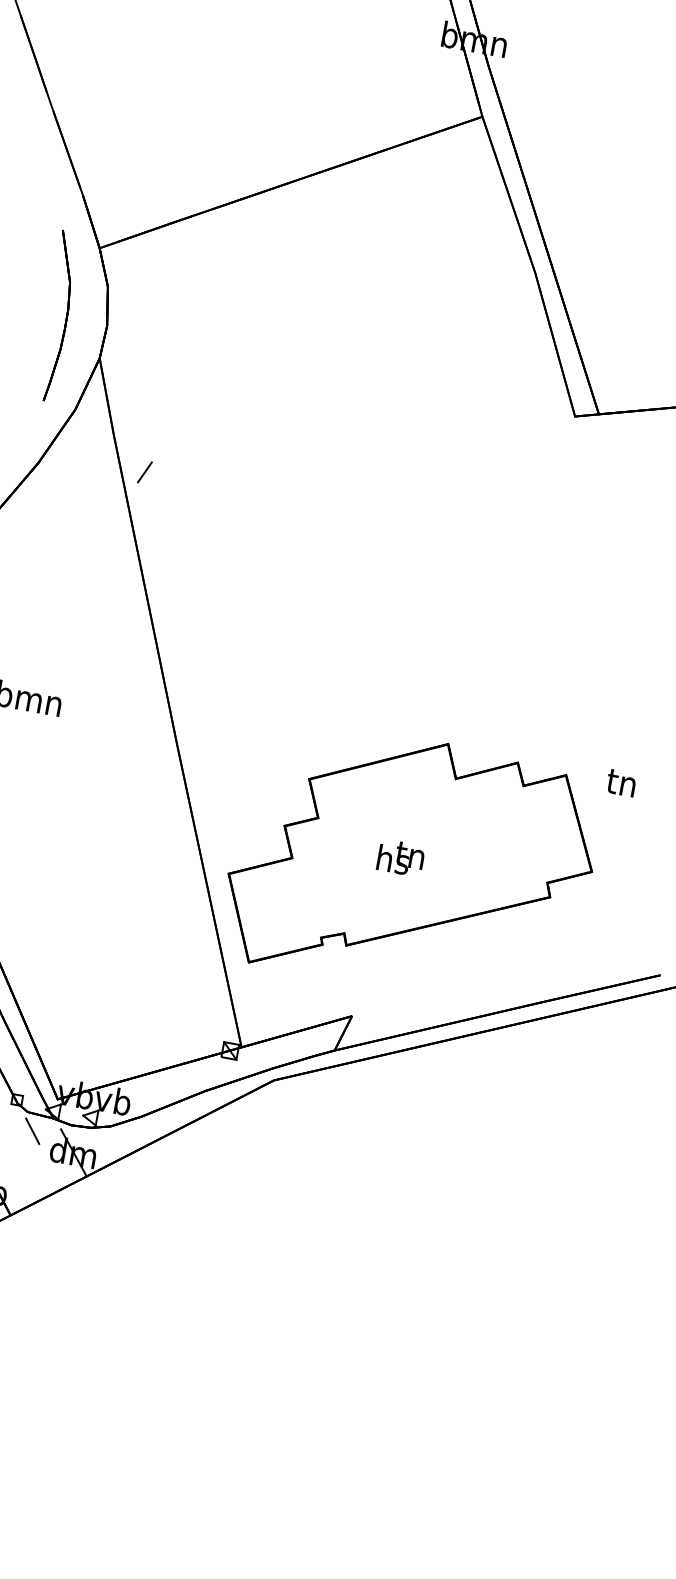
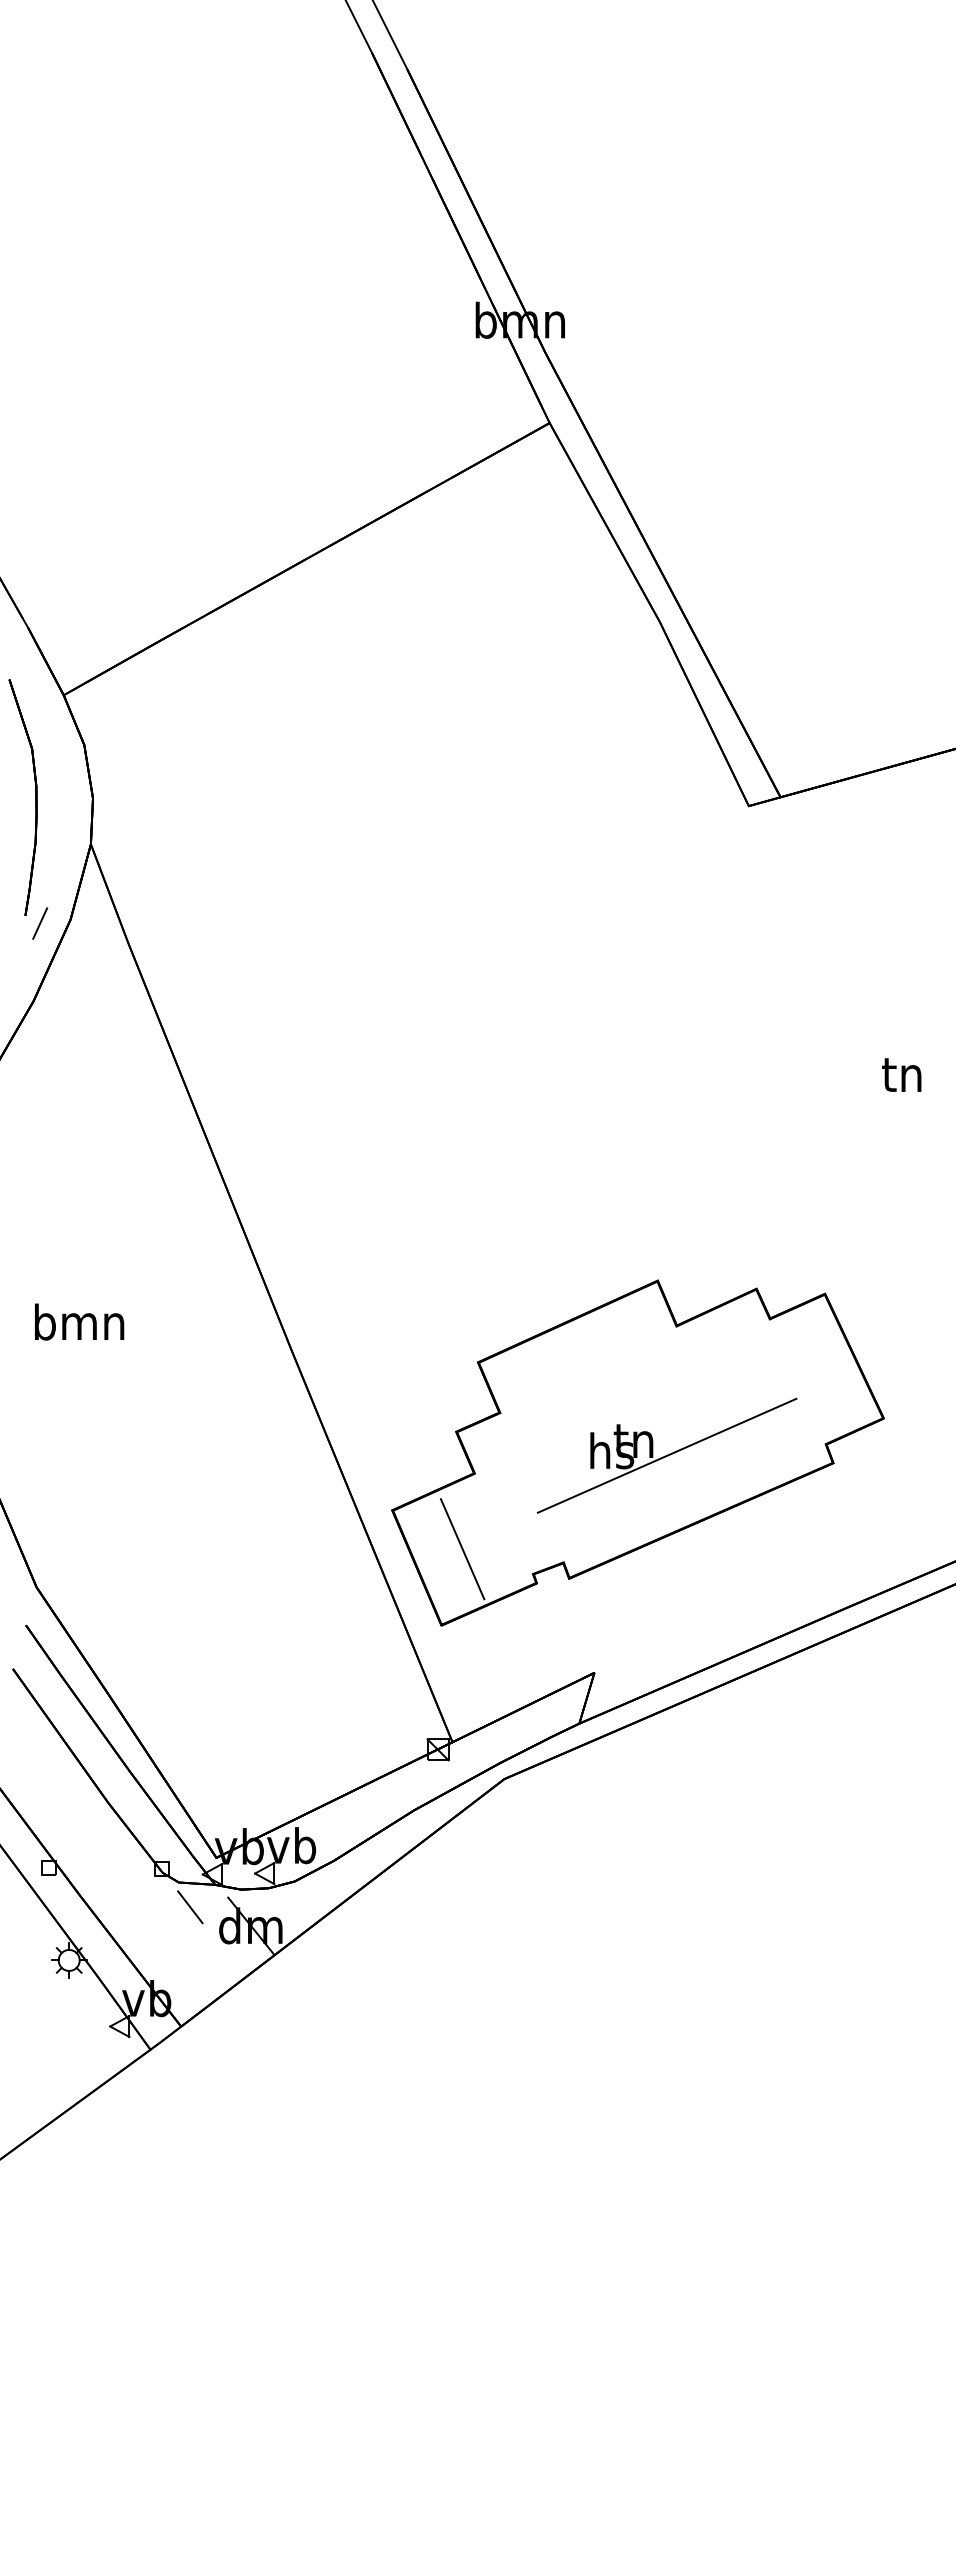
line: (145, 472) -> (40, 923), moved
text: (621, 782) -> (901, 1074), moved
line: (431, 870) -> (666, 1455), added
line: (273, 910) -> (462, 1549), added

